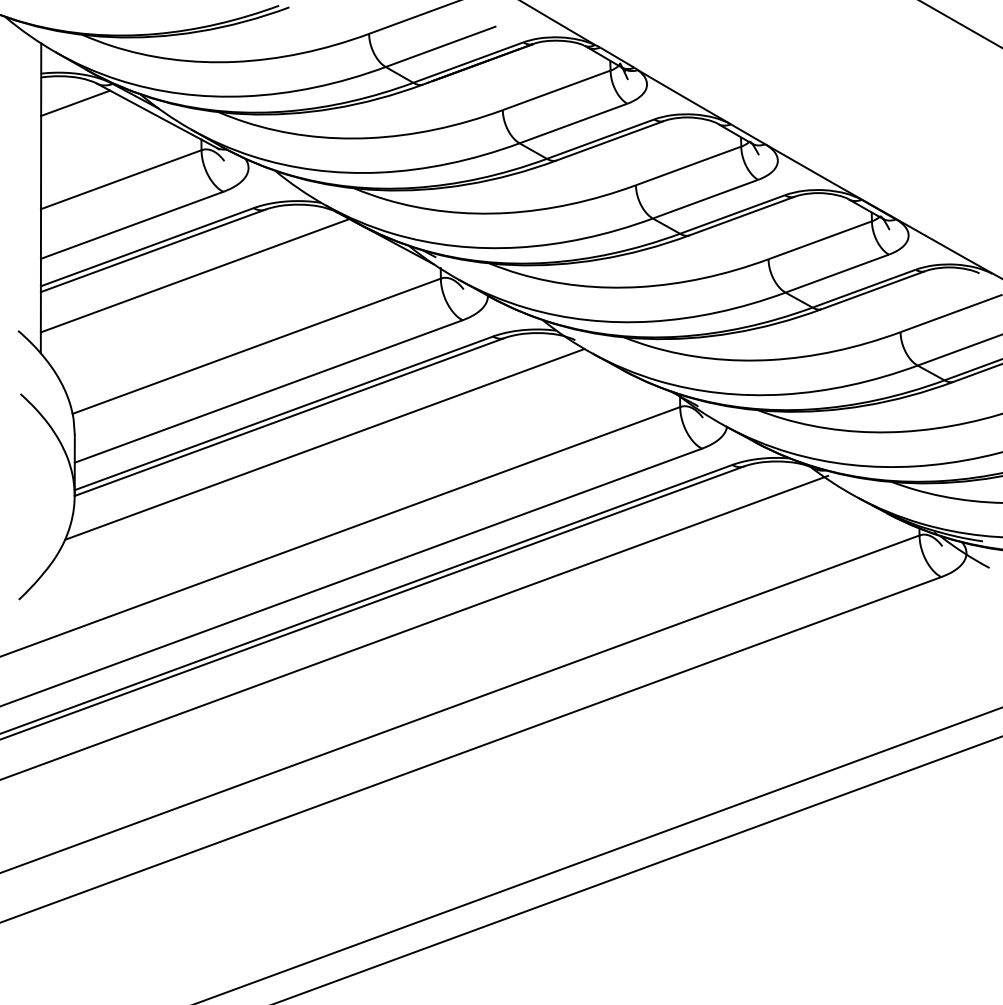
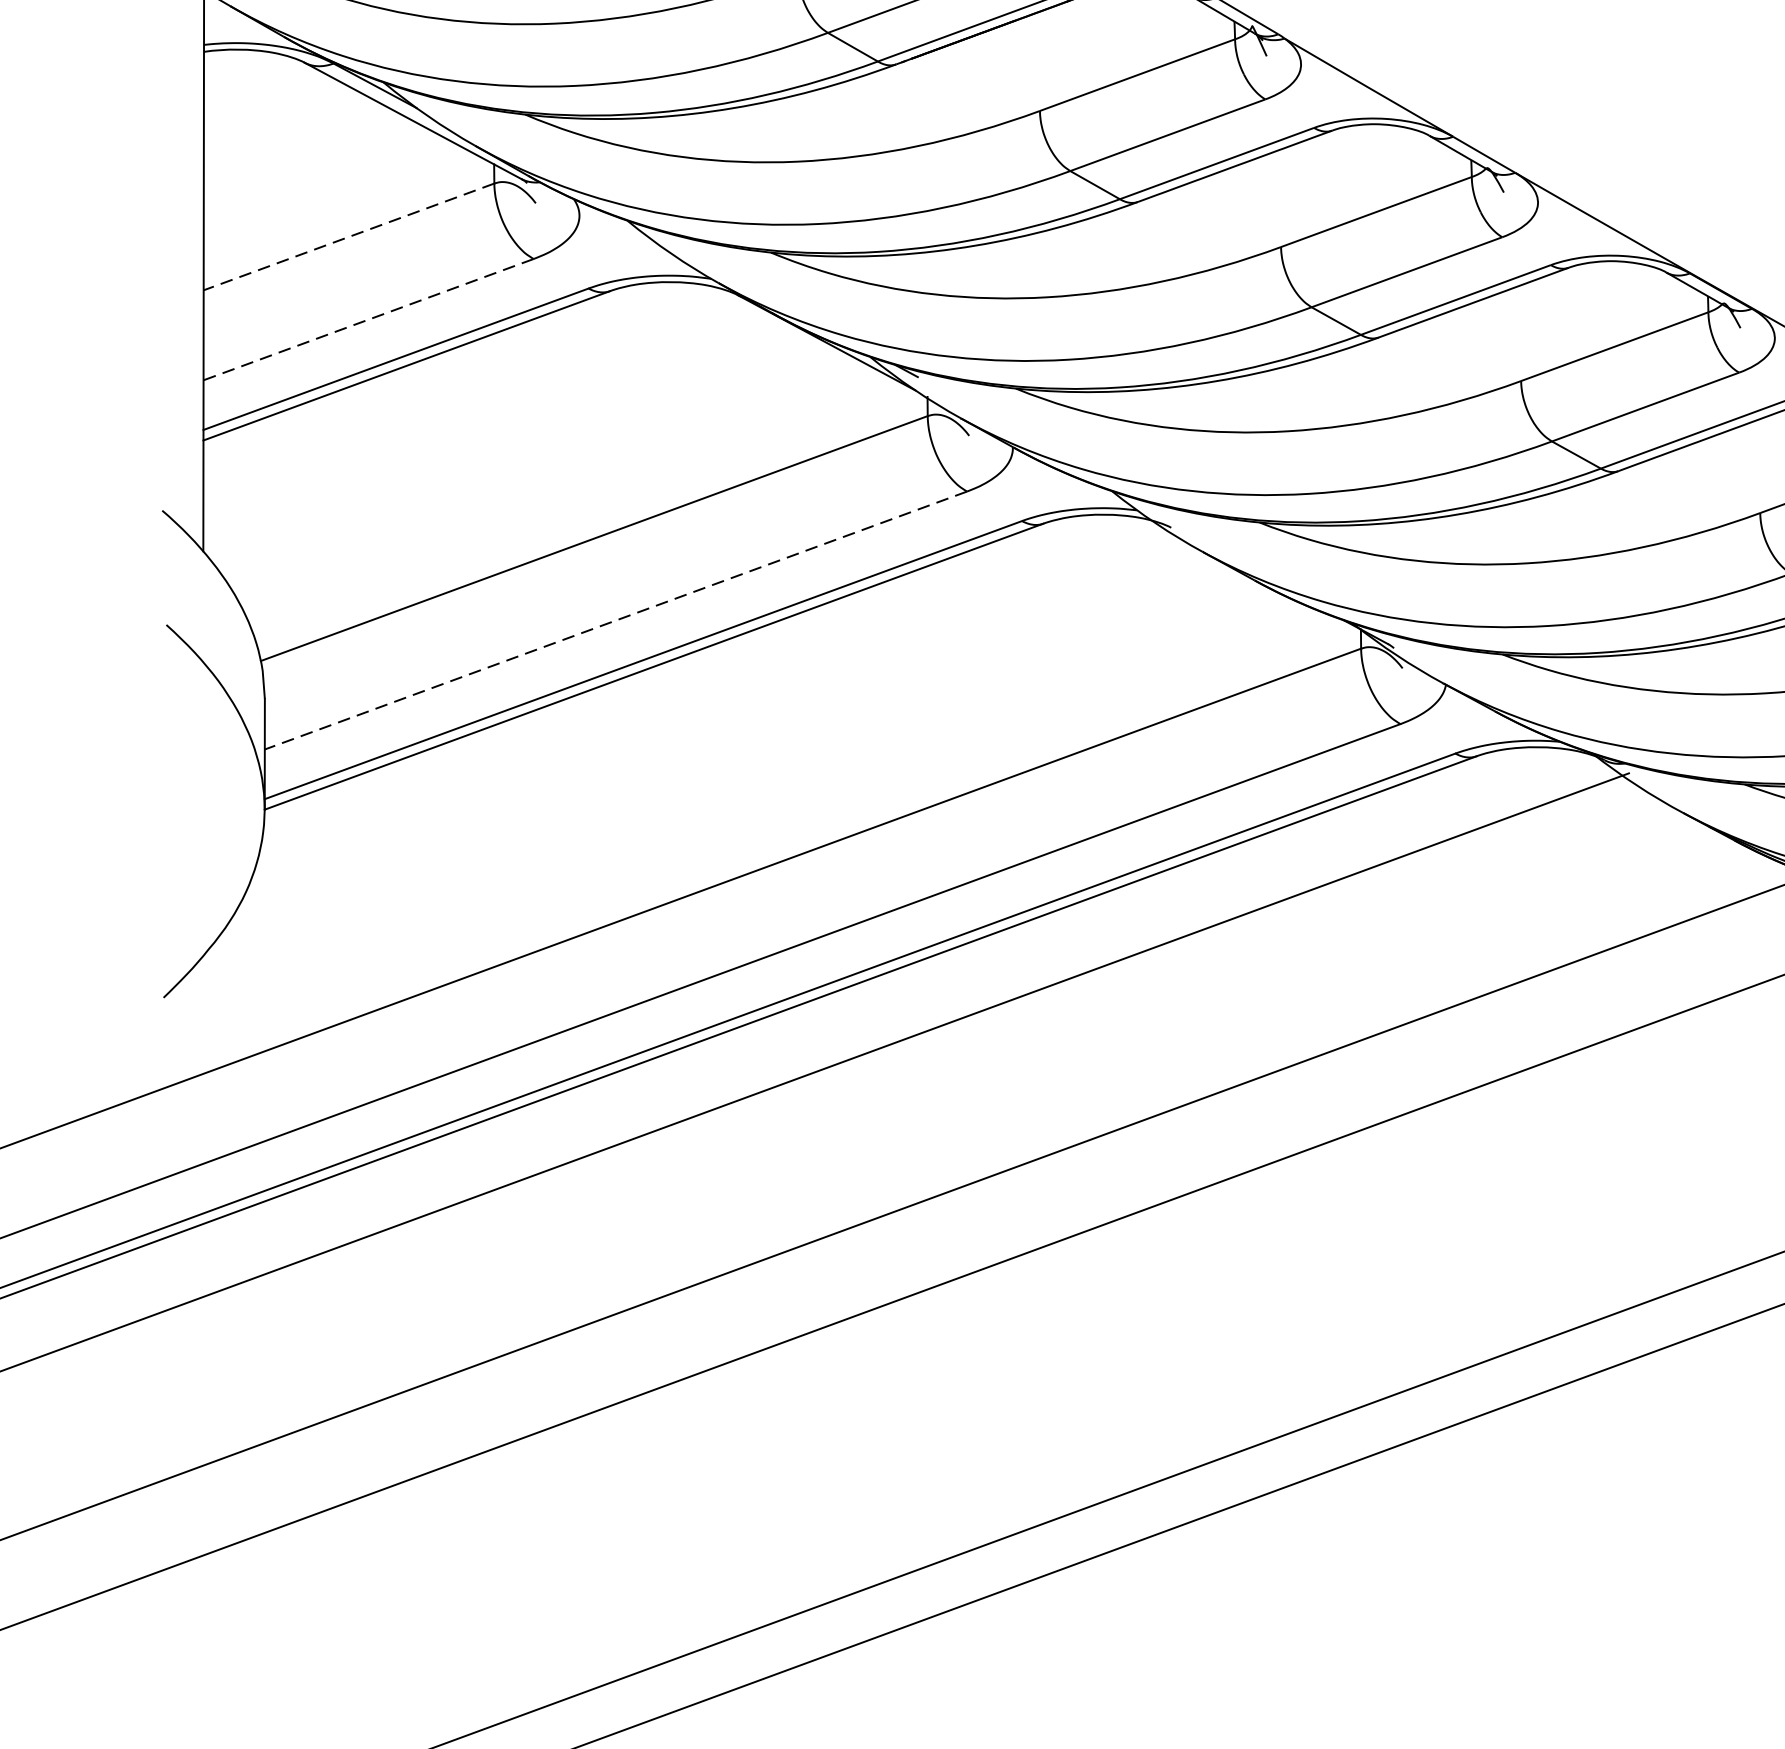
line: (75, 103) -> (266, 98), removed
line: (121, 179) -> (349, 236), solid -> dashed
line: (131, 225) -> (367, 319), solid -> dashed
line: (194, 275) -> (481, 410), removed
line: (268, 391) -> (615, 620), solid -> dashed
line: (324, 444) -> (717, 716), removed

